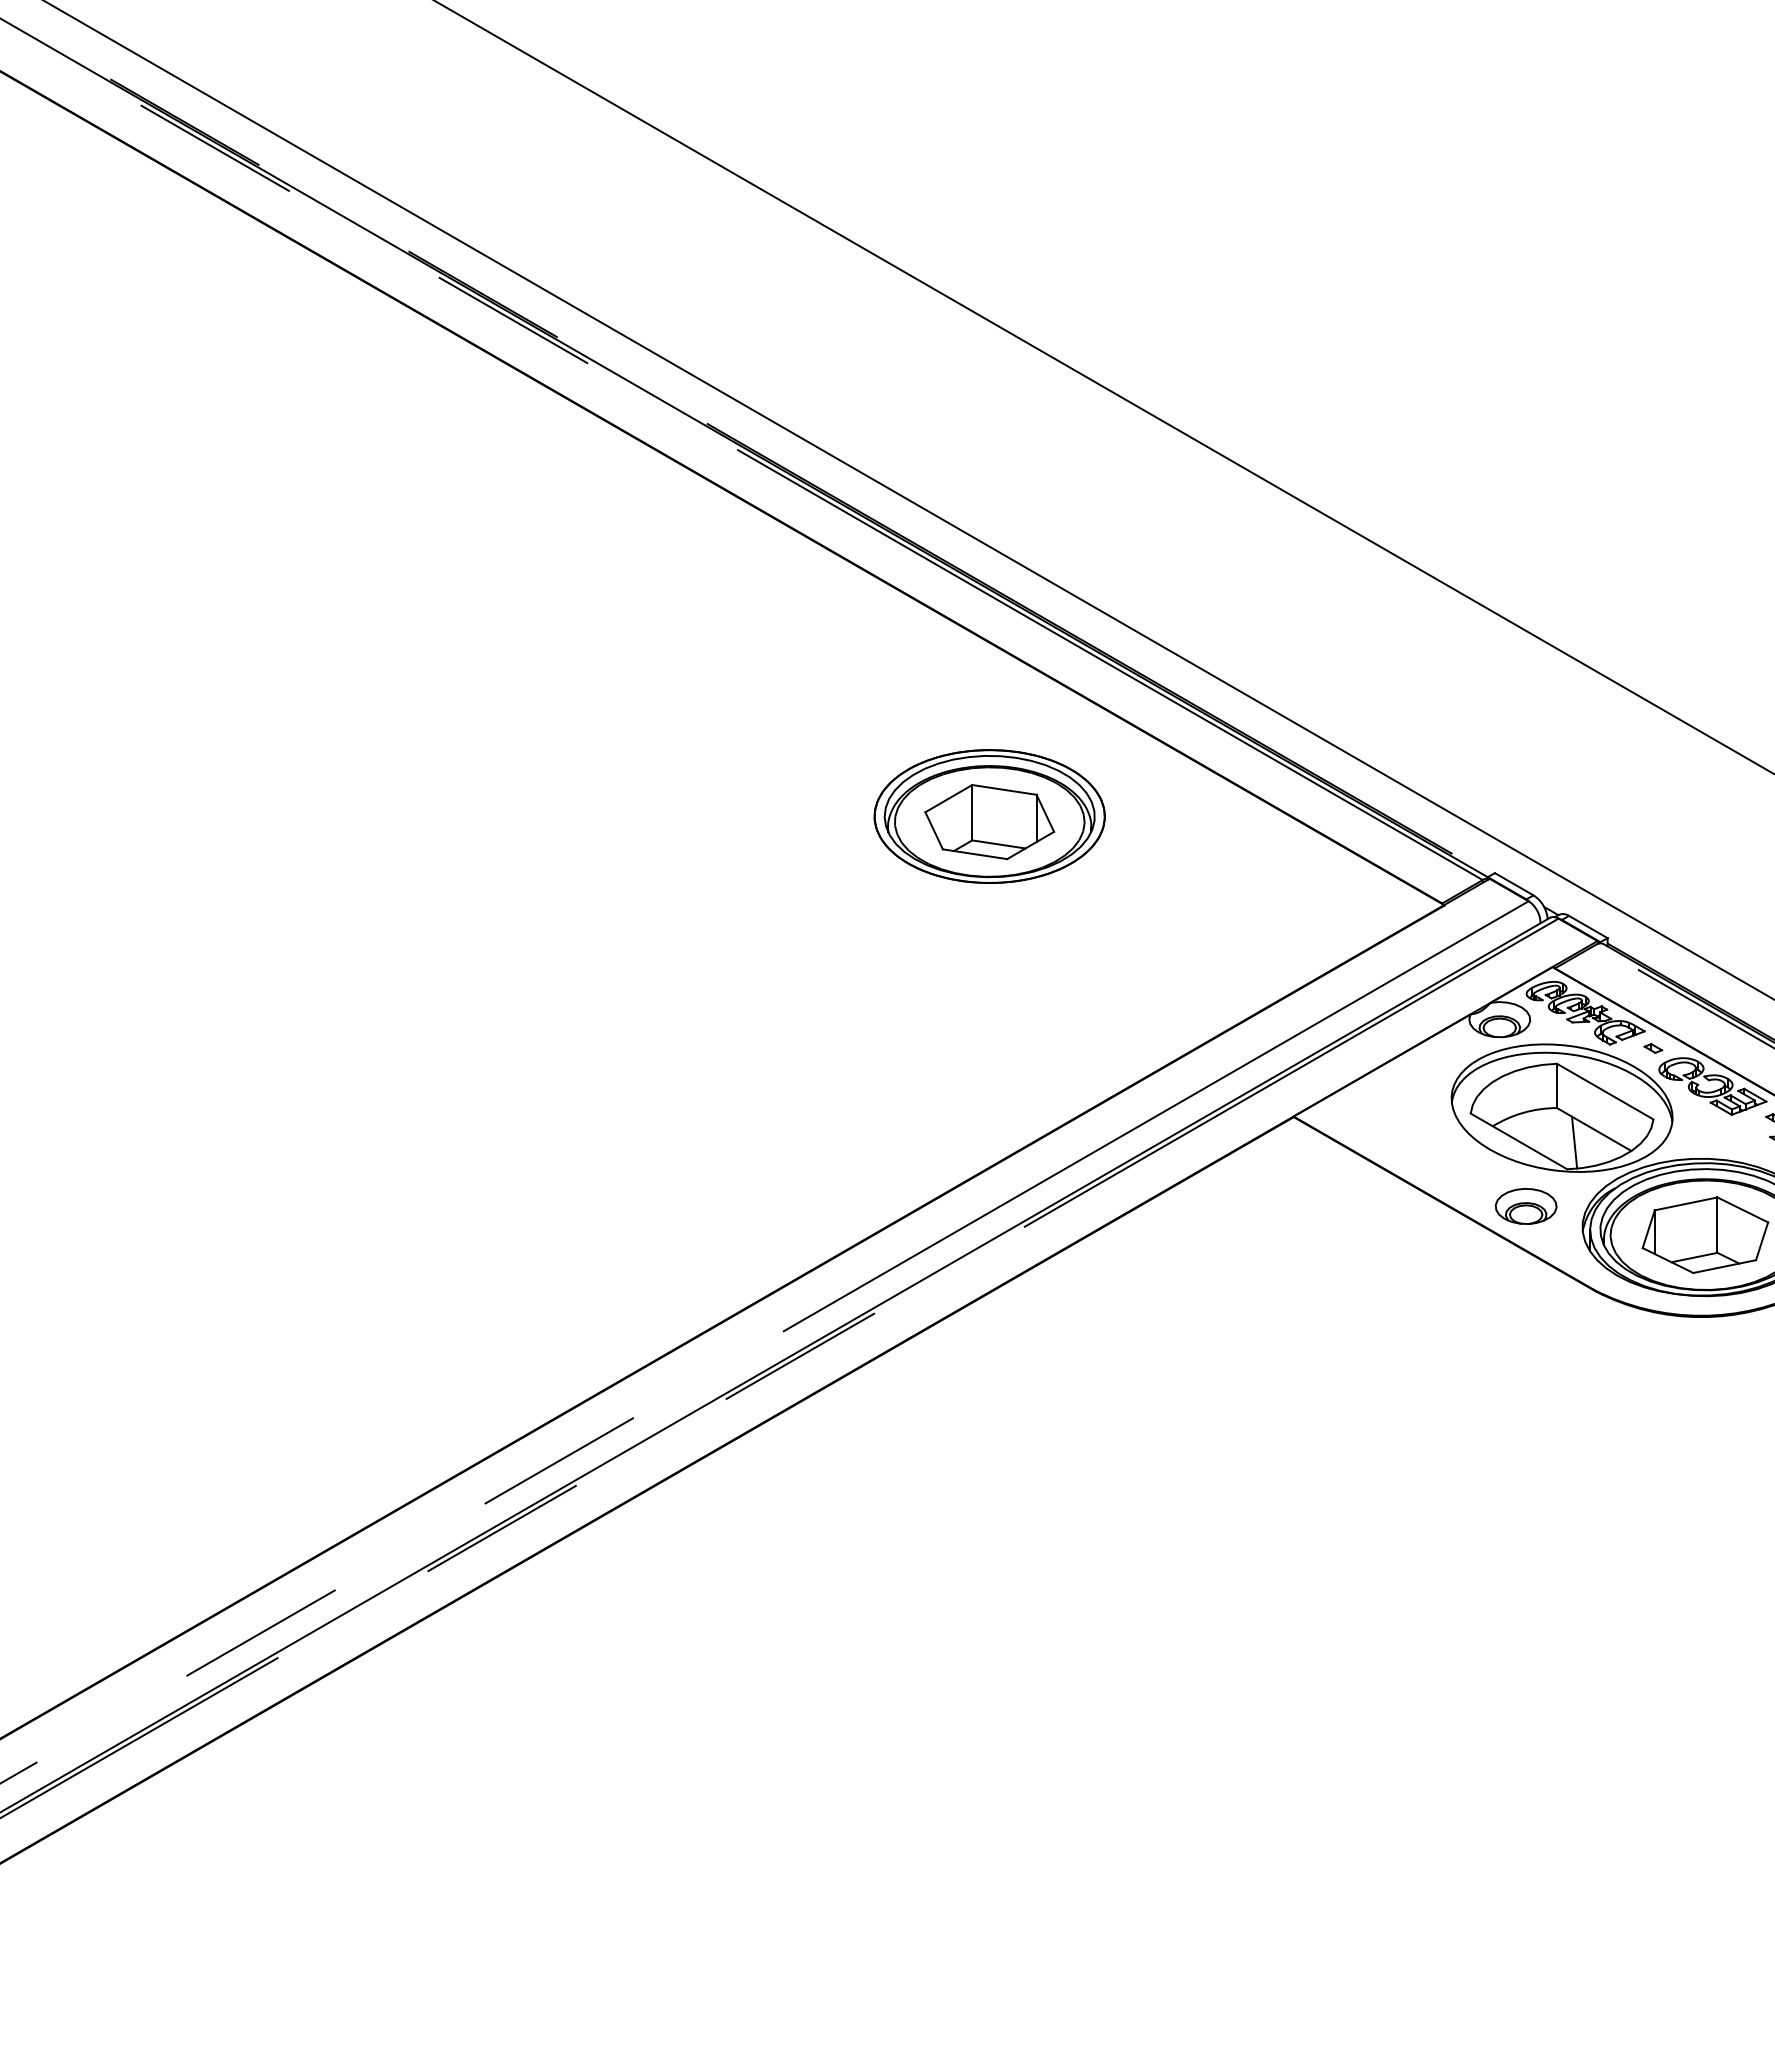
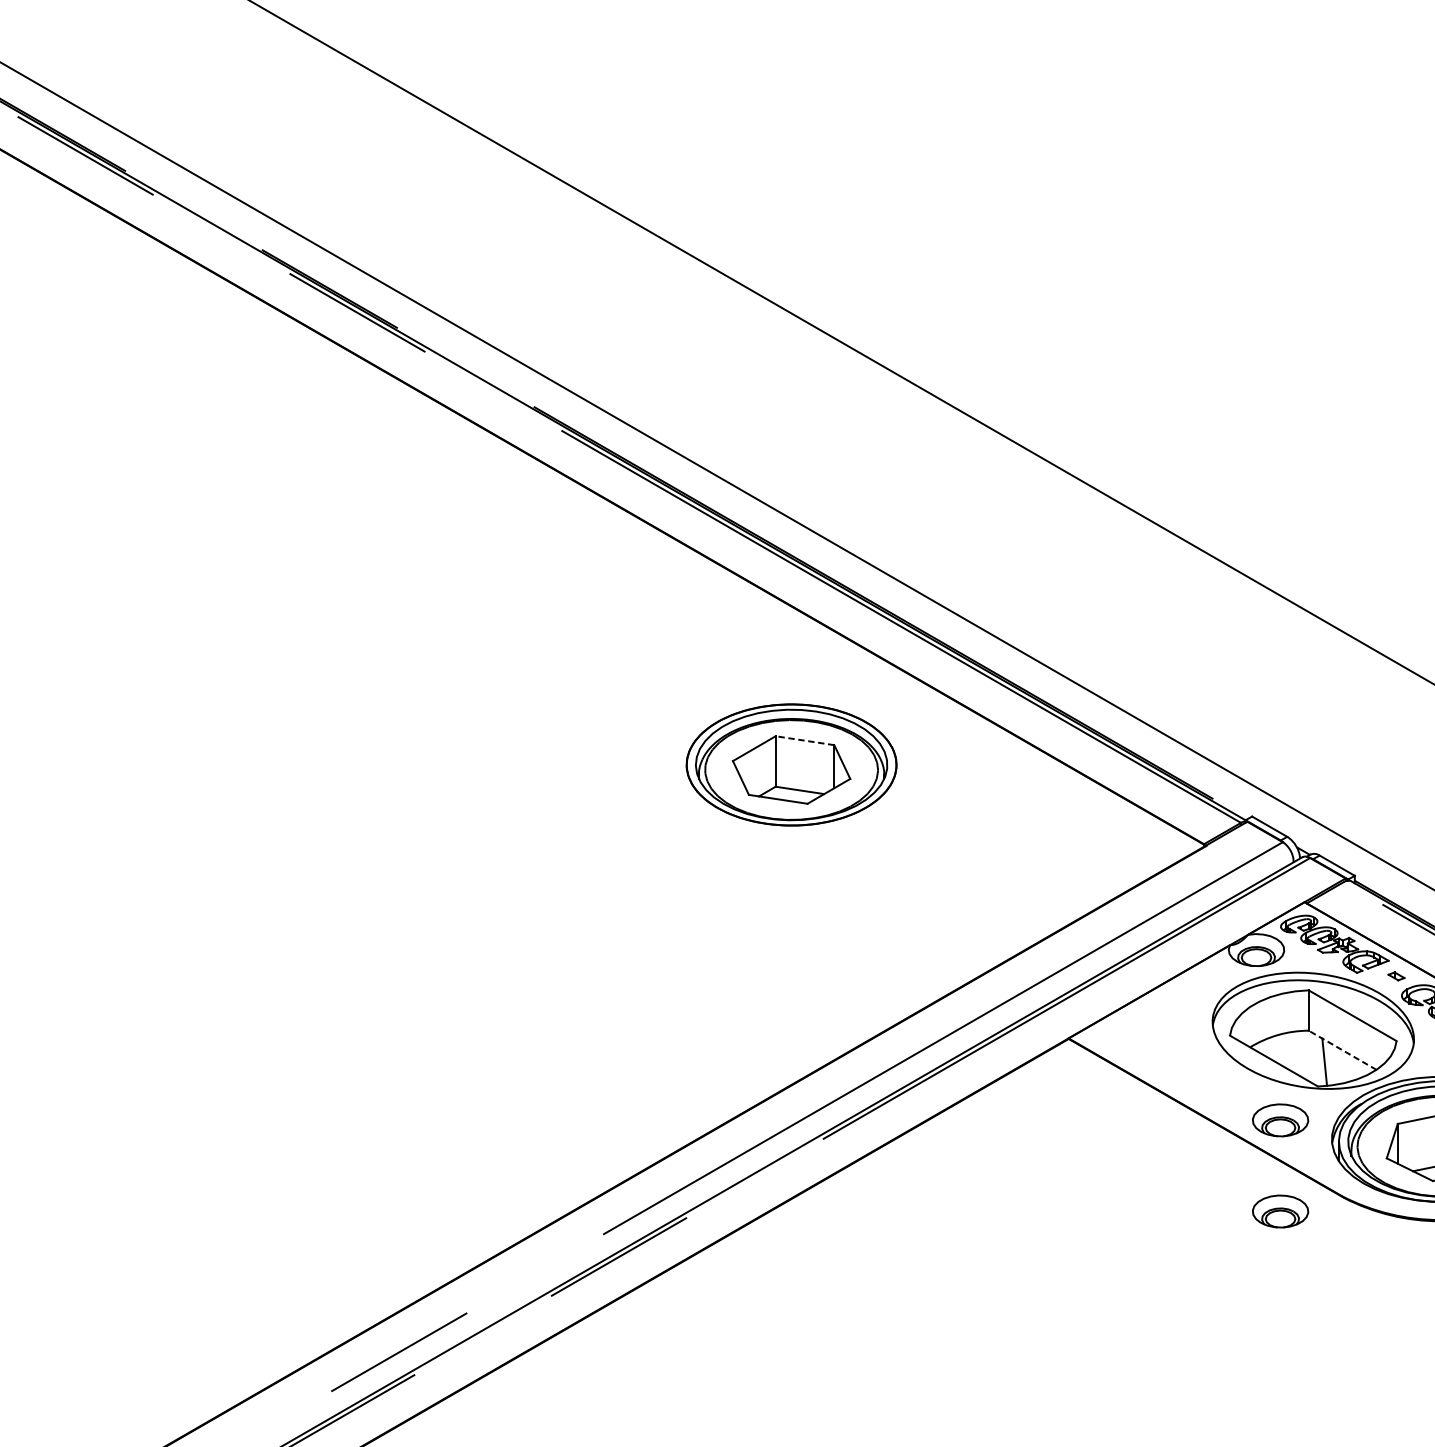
line: (1004, 789) -> (805, 740), solid -> dashed
line: (1594, 1129) -> (1342, 1050), solid -> dashed
part: (1525, 1306) -> (1279, 1211), added

